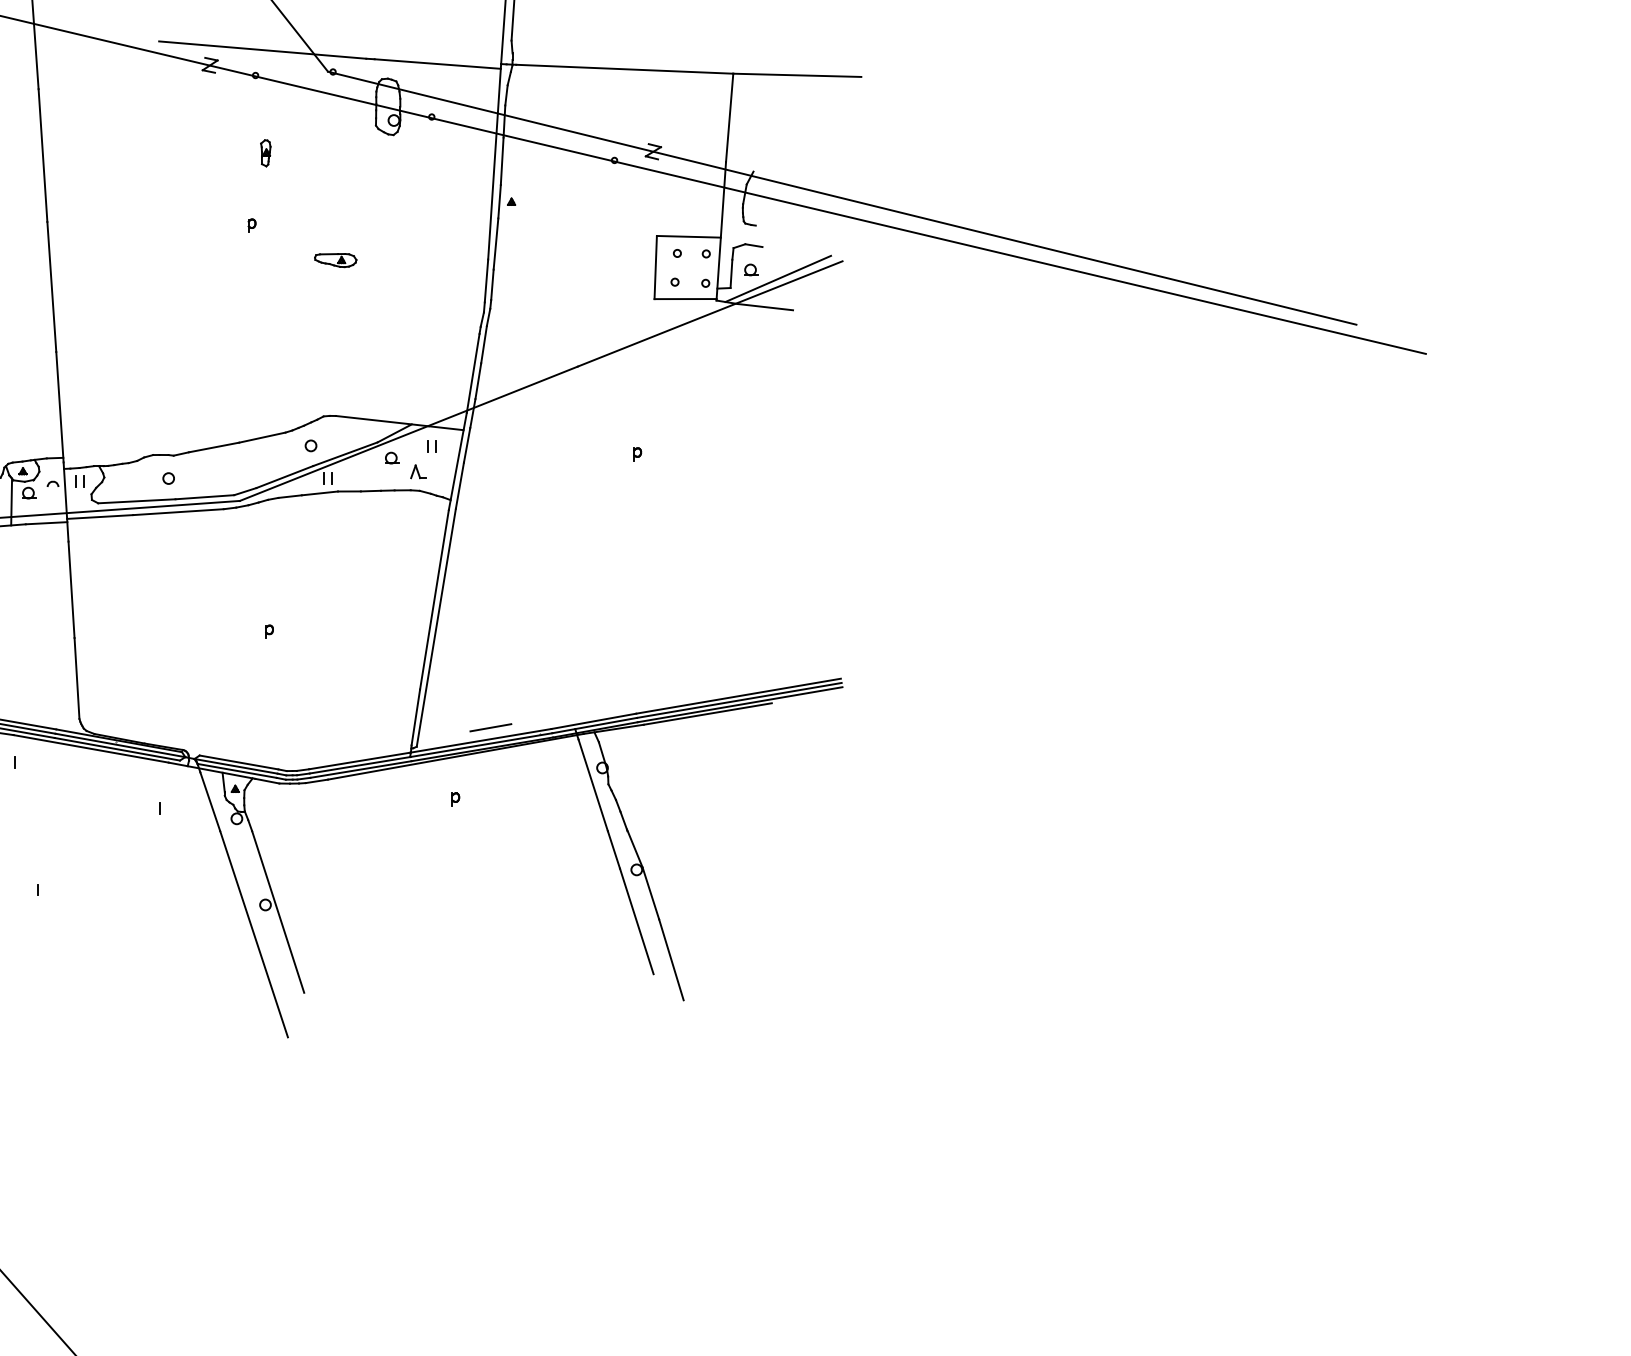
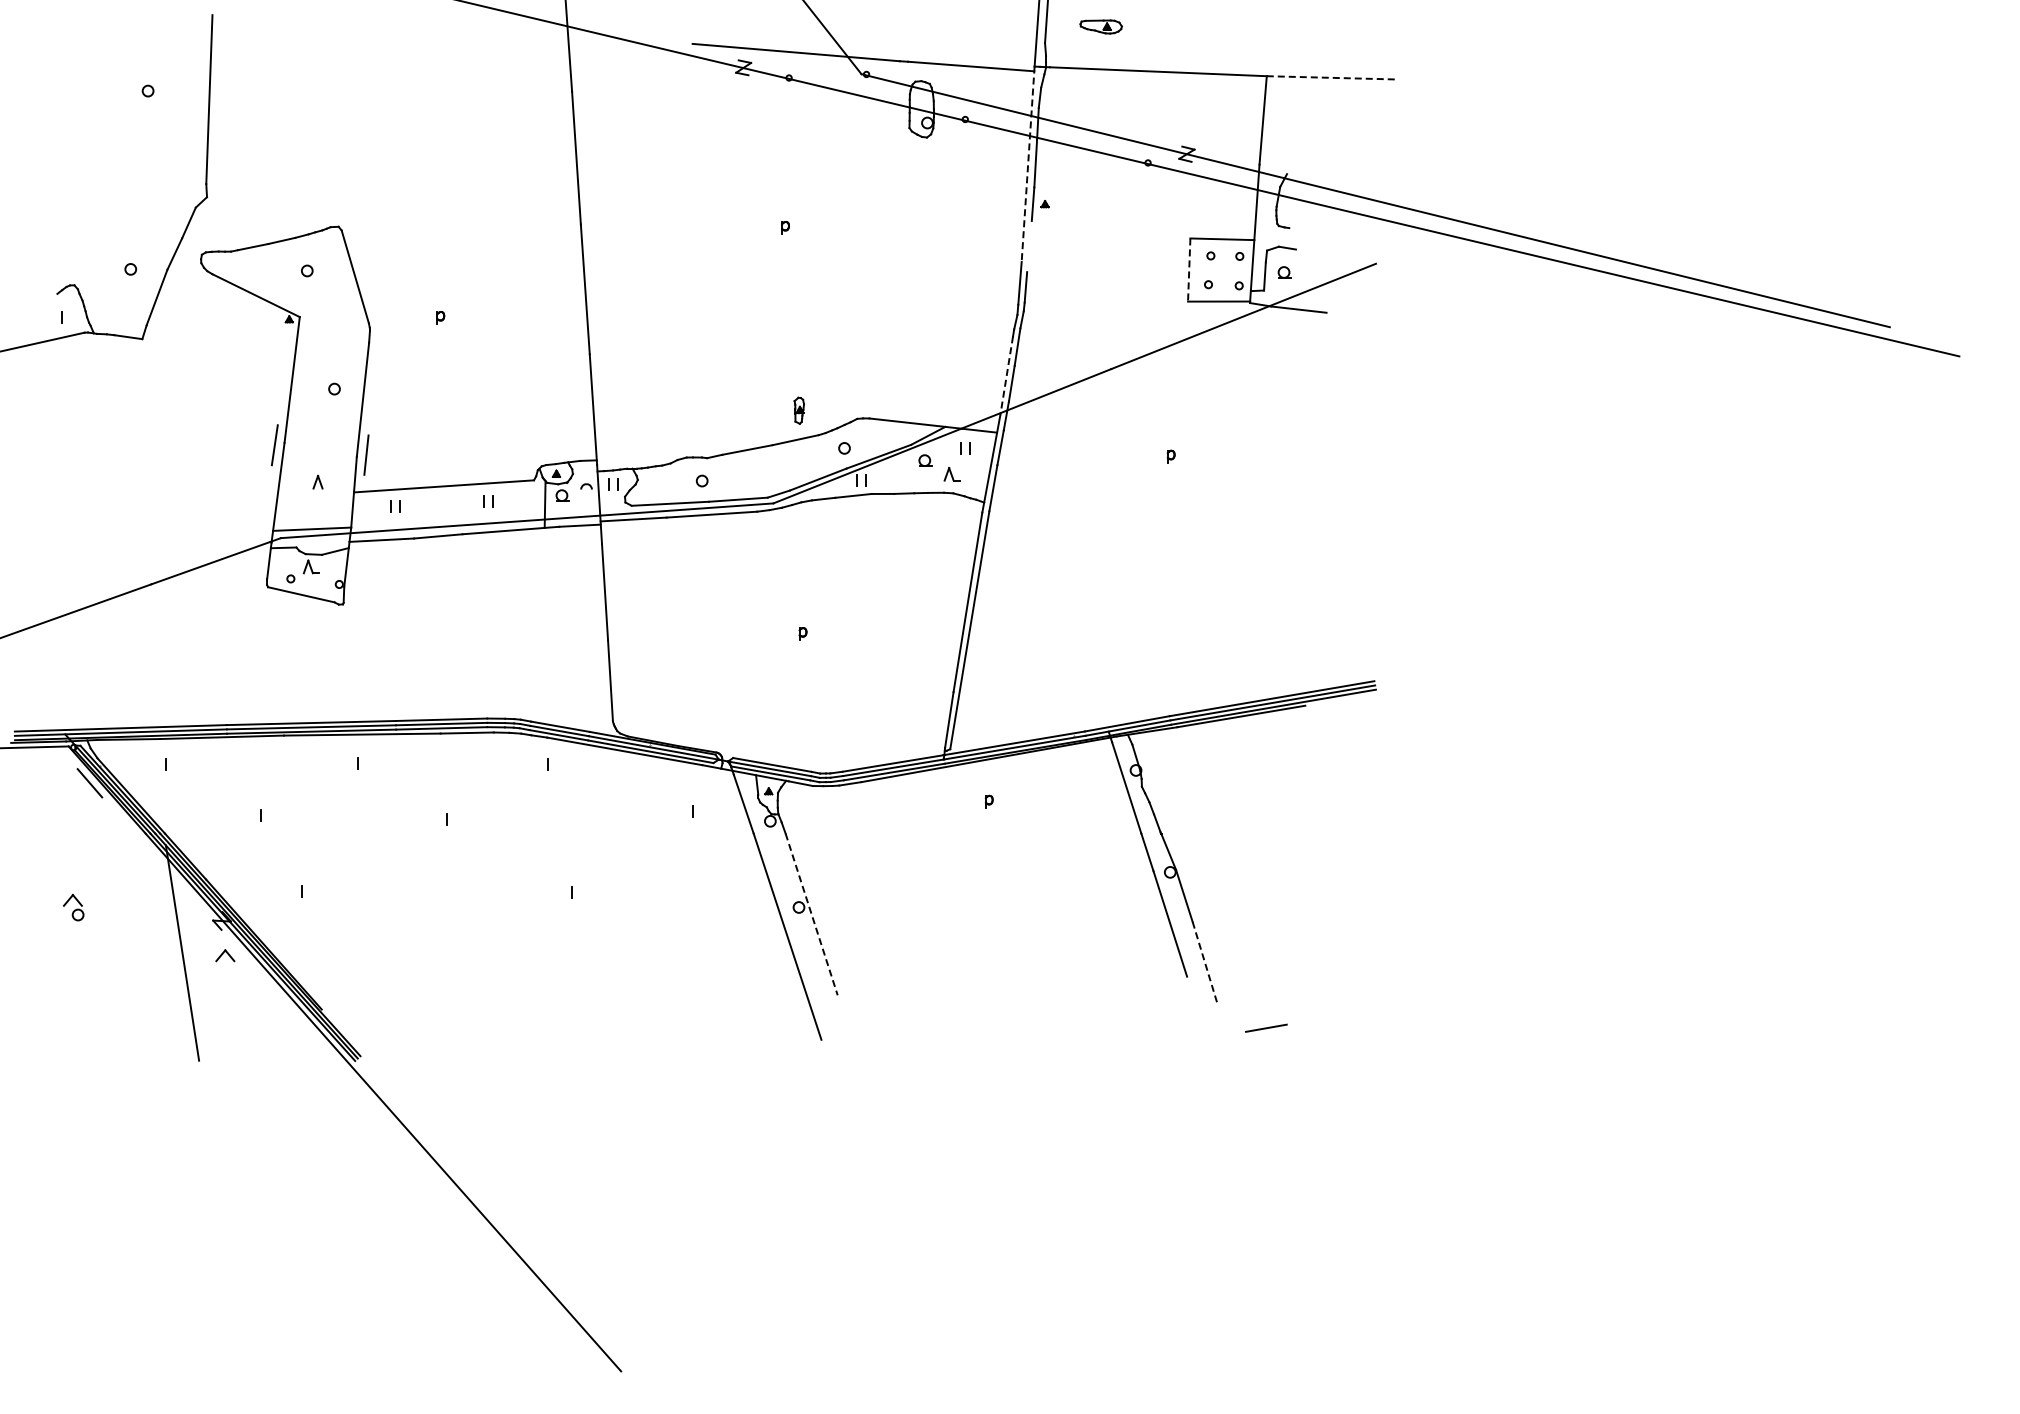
line: (798, 75) -> (1331, 77), solid -> dashed
part: (265, 153) -> (798, 410), moved
line: (495, 162) -> (1028, 164), solid -> dashed
line: (496, 244) -> (1029, 246), removed
part: (335, 260) -> (1100, 26), moved
line: (656, 268) -> (1189, 270), solid -> dashed
line: (778, 279) -> (1311, 281), removed
line: (473, 373) -> (1006, 375), solid -> dashed
line: (491, 727) -> (1266, 1027), moved
line: (278, 912) -> (811, 914), solid -> dashed
line: (672, 960) -> (1205, 962), solid -> dashed

